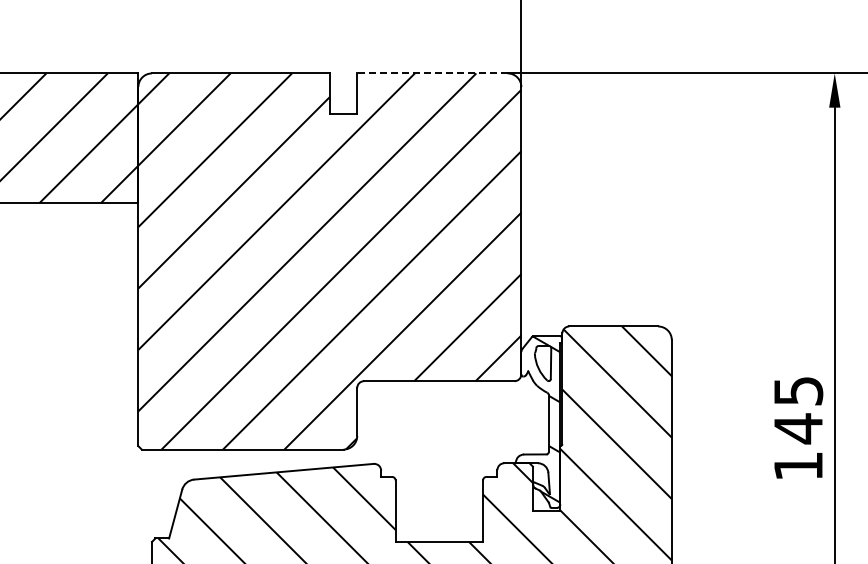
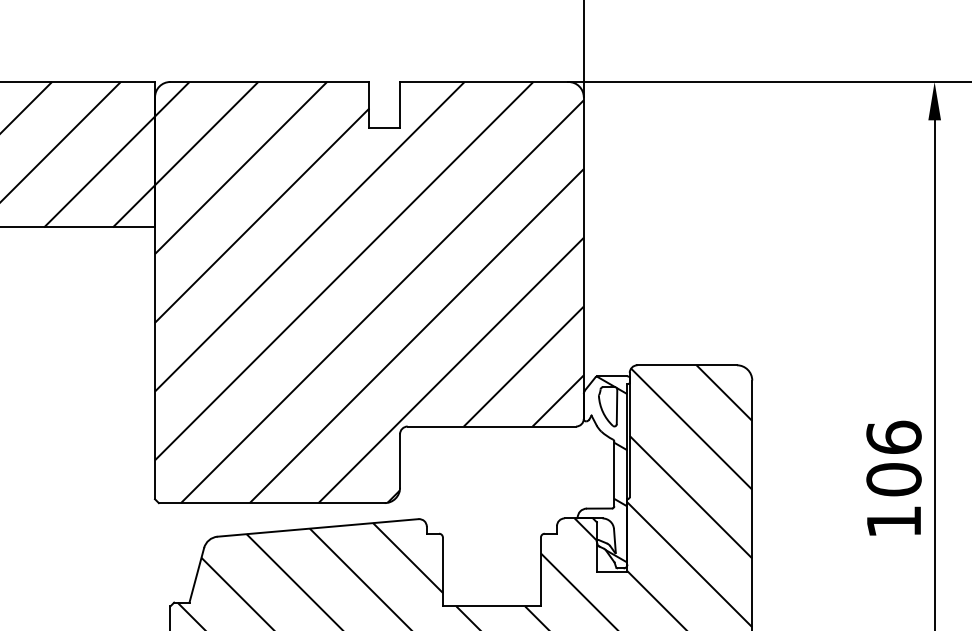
line: (431, 73) -> (483, 82), dashed -> solid
text: (798, 410) -> (894, 459), 145 -> 106

